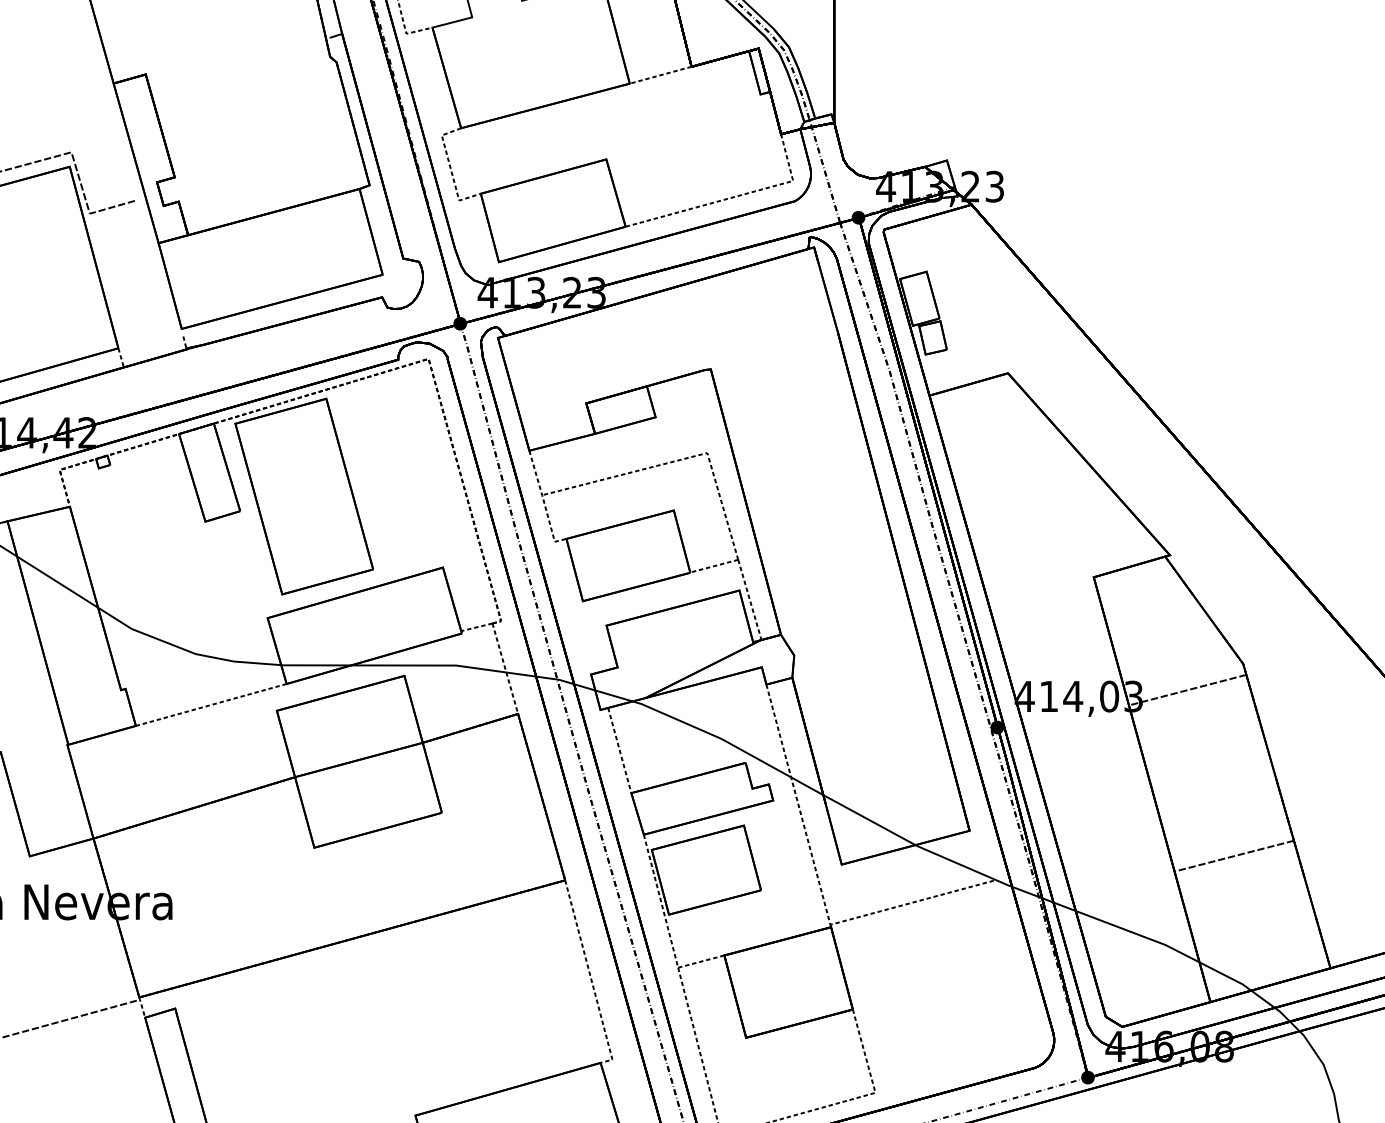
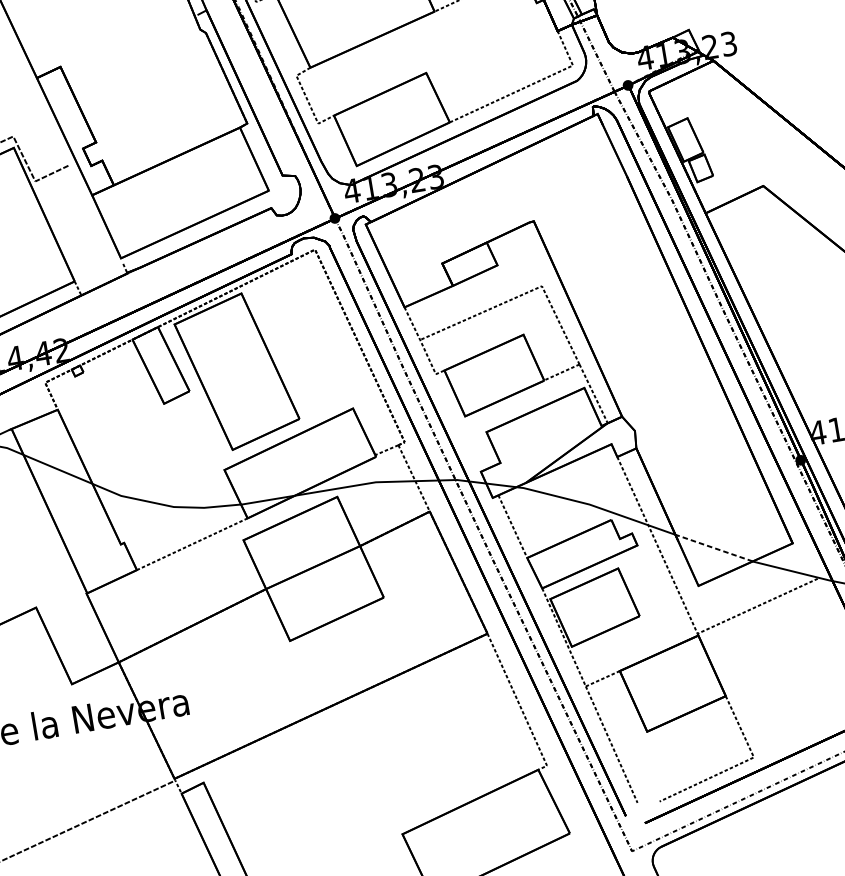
line: (868, 819) -> (713, 547), solid -> dashed

